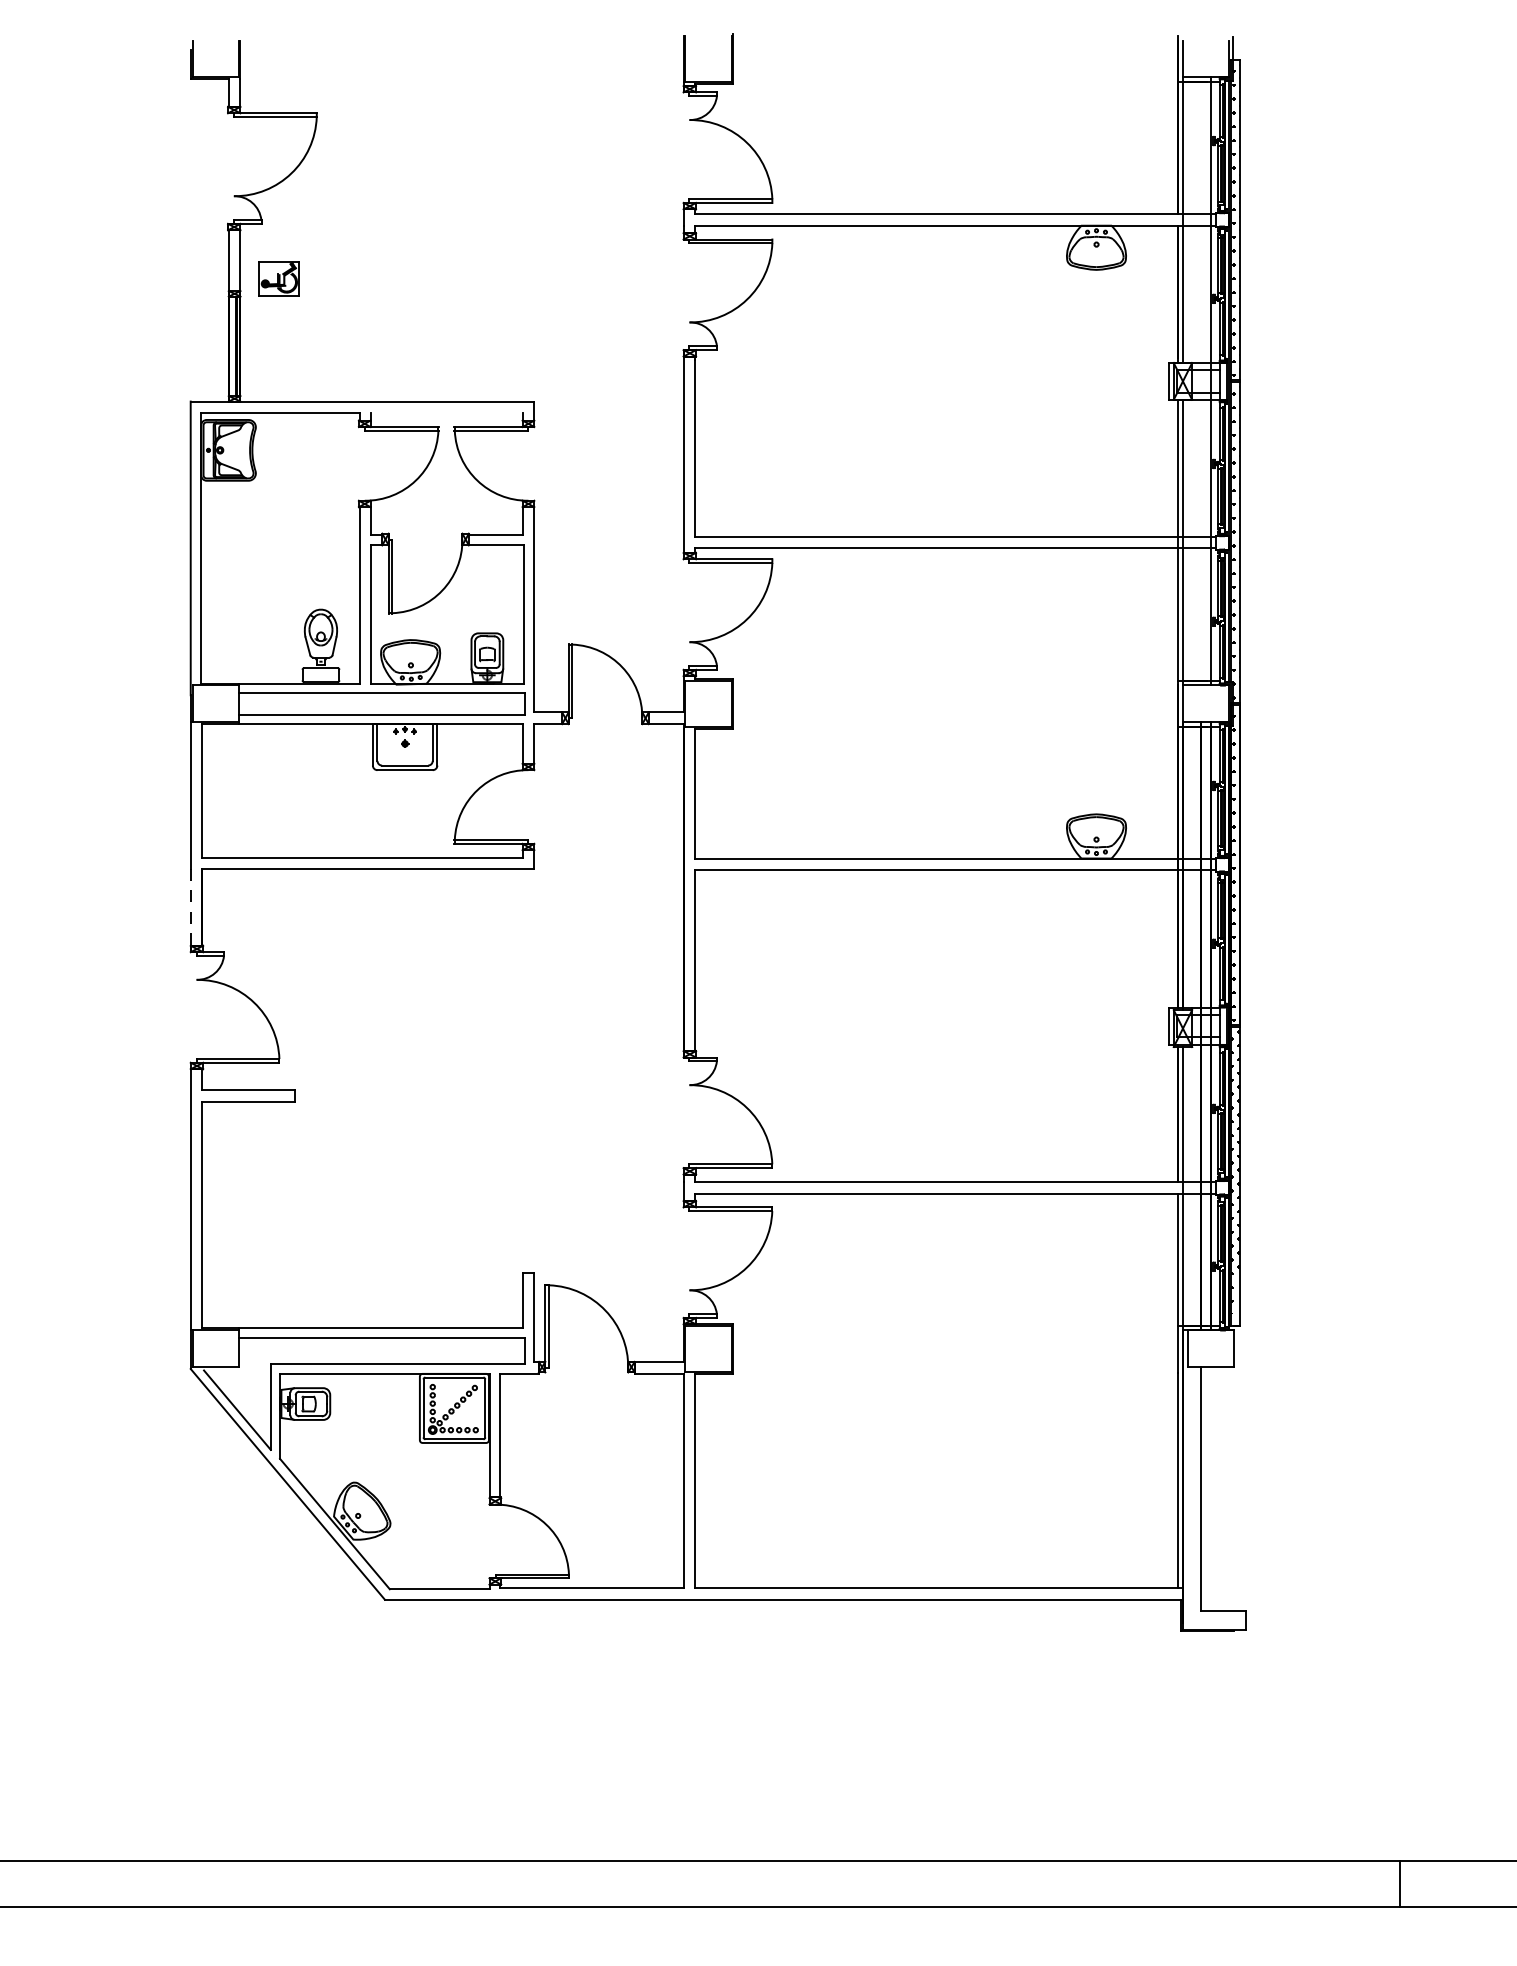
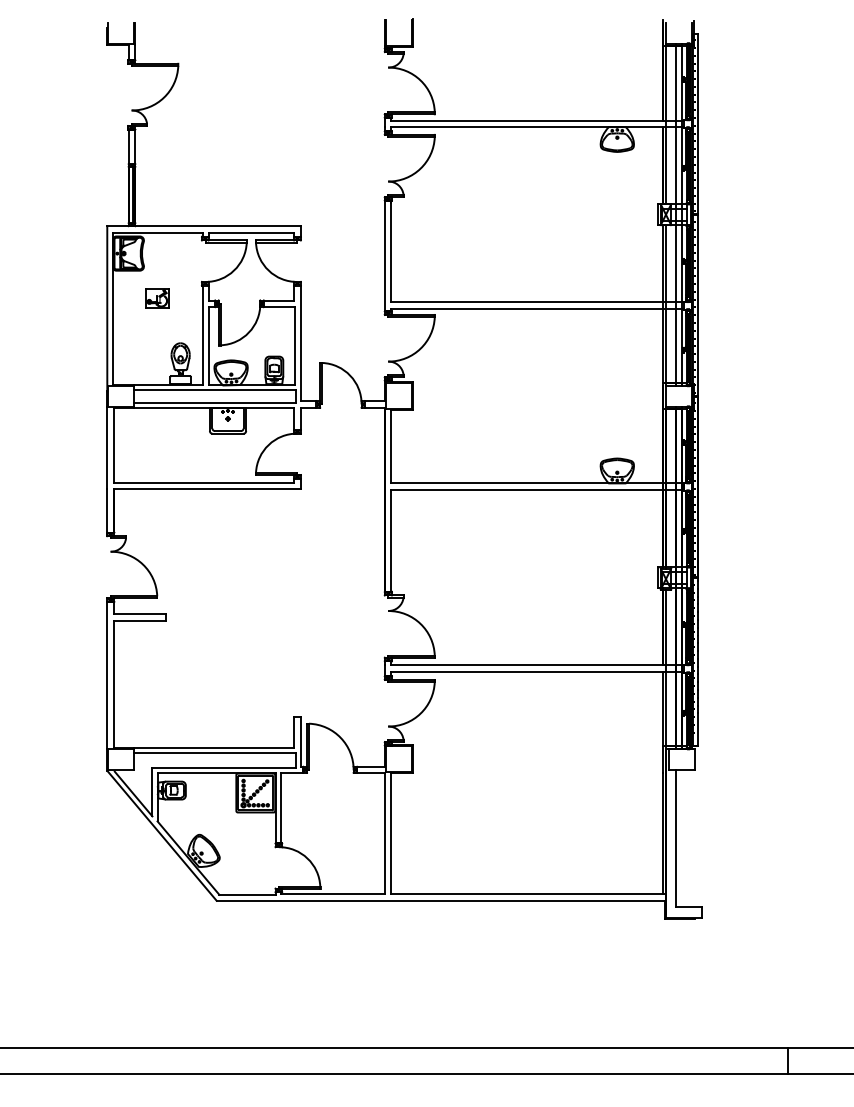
part: (279, 277) -> (157, 298), moved
line: (1201, 380) -> (676, 214), added
line: (446, 412) -> (251, 232), added
line: (191, 908) -> (107, 511), dashed -> solid

